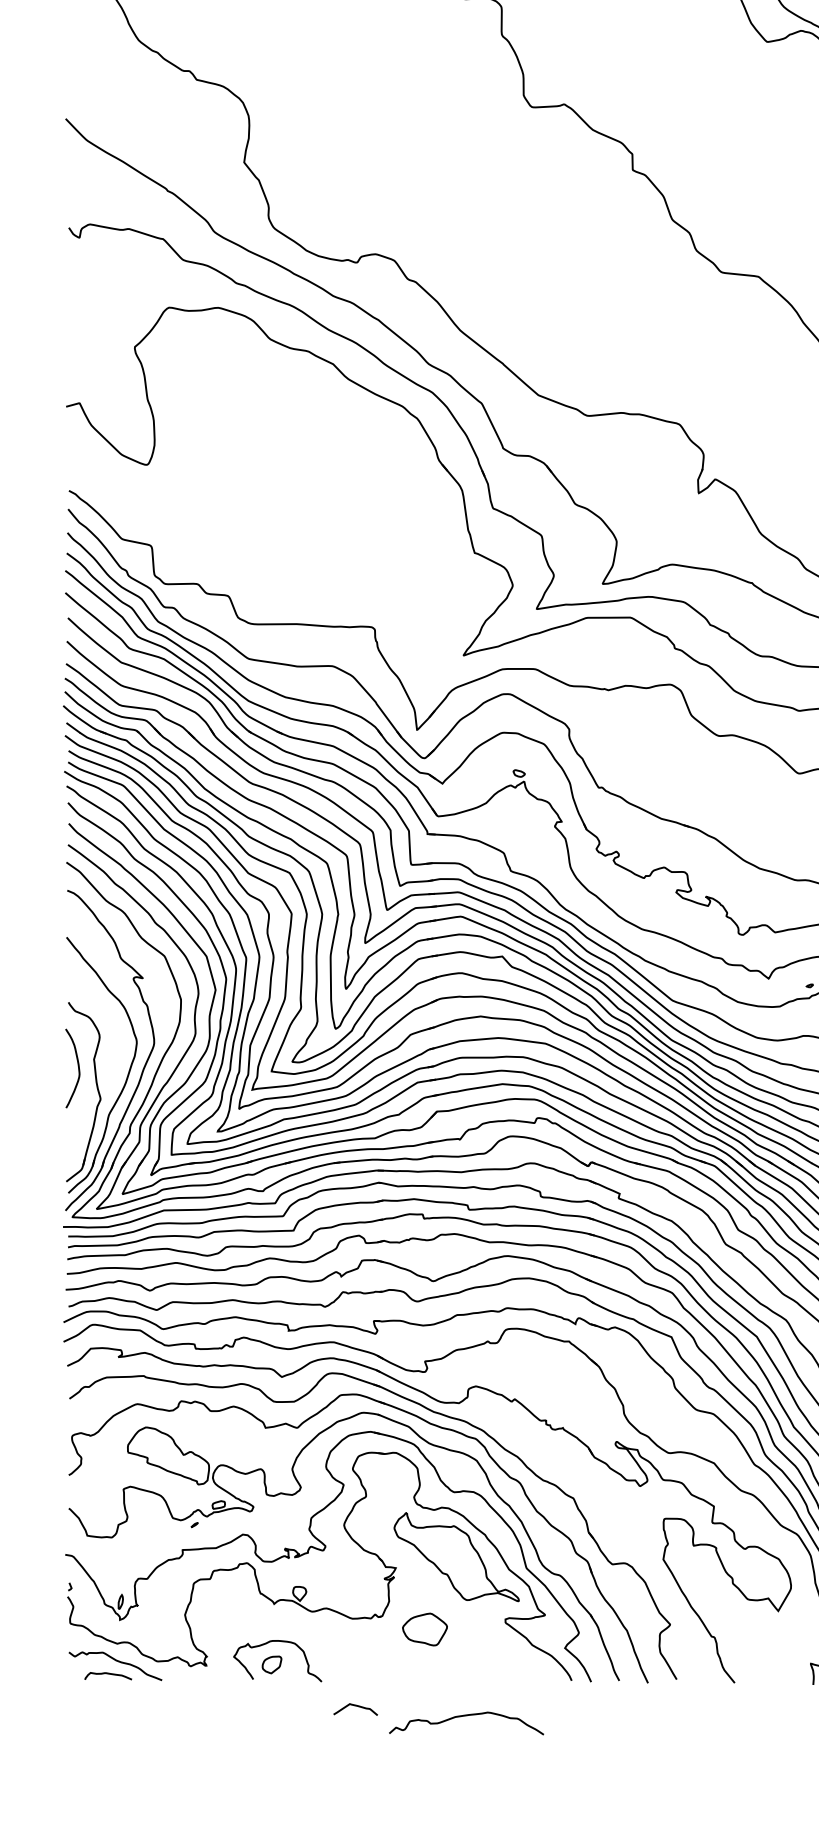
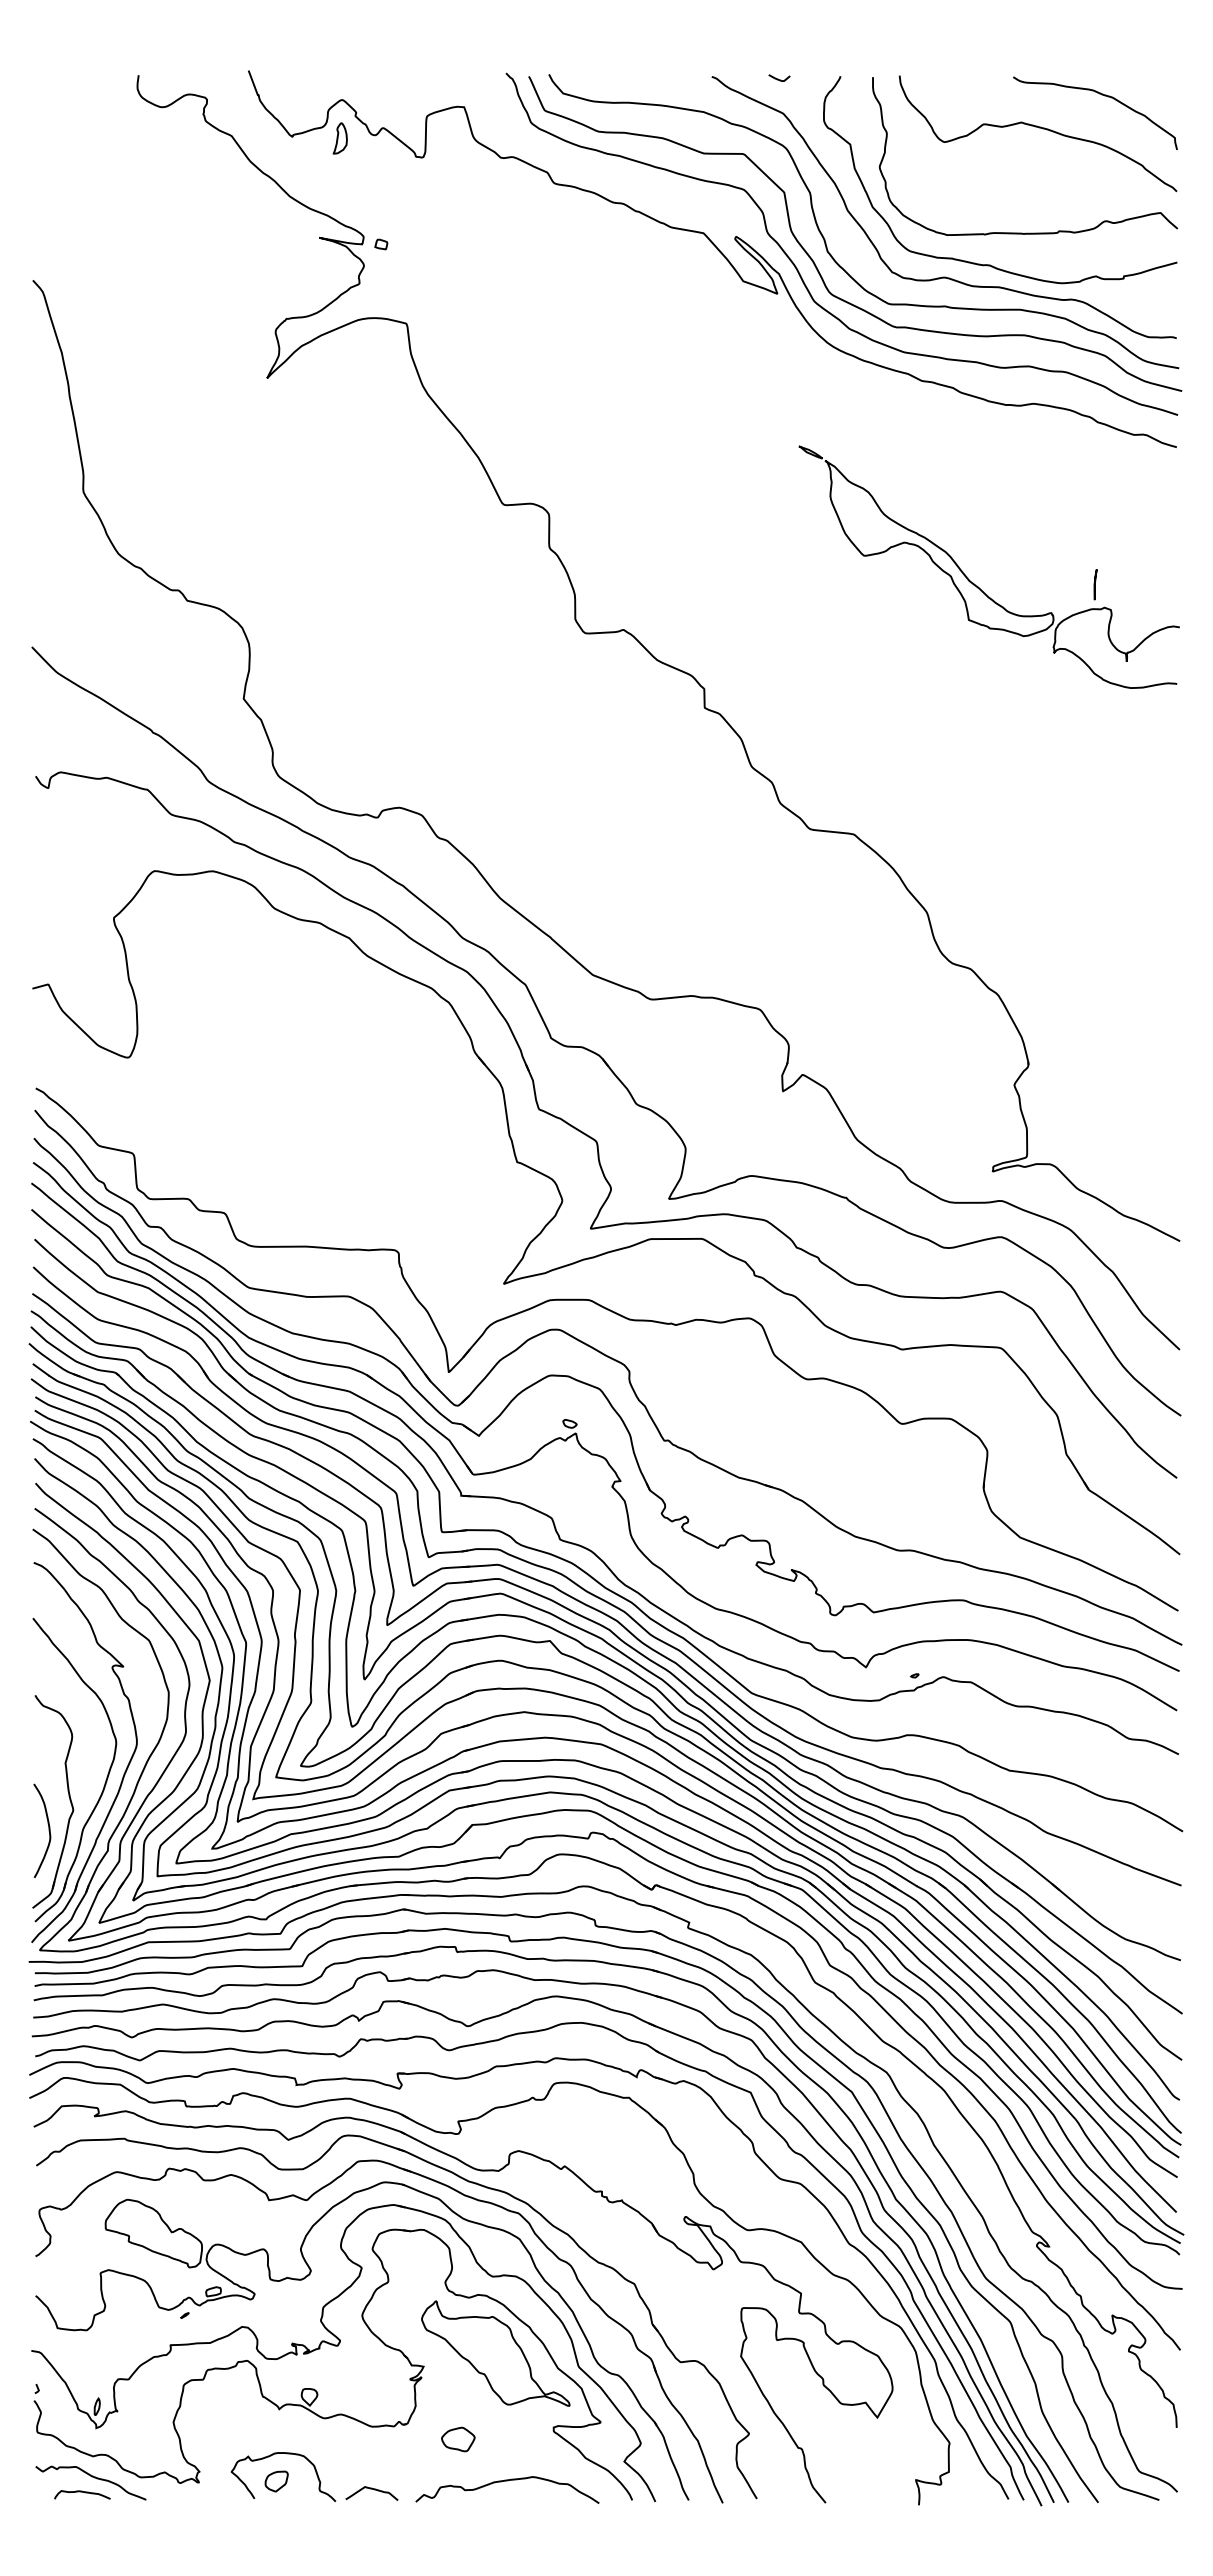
curve: (78, 1068) -> (48, 1830), moved
part: (425, 1629) -> (458, 2439), size x0.62
curve: (355, 1706) -> (371, 2489), moved
curve: (466, 1716) -> (507, 2481), moved

